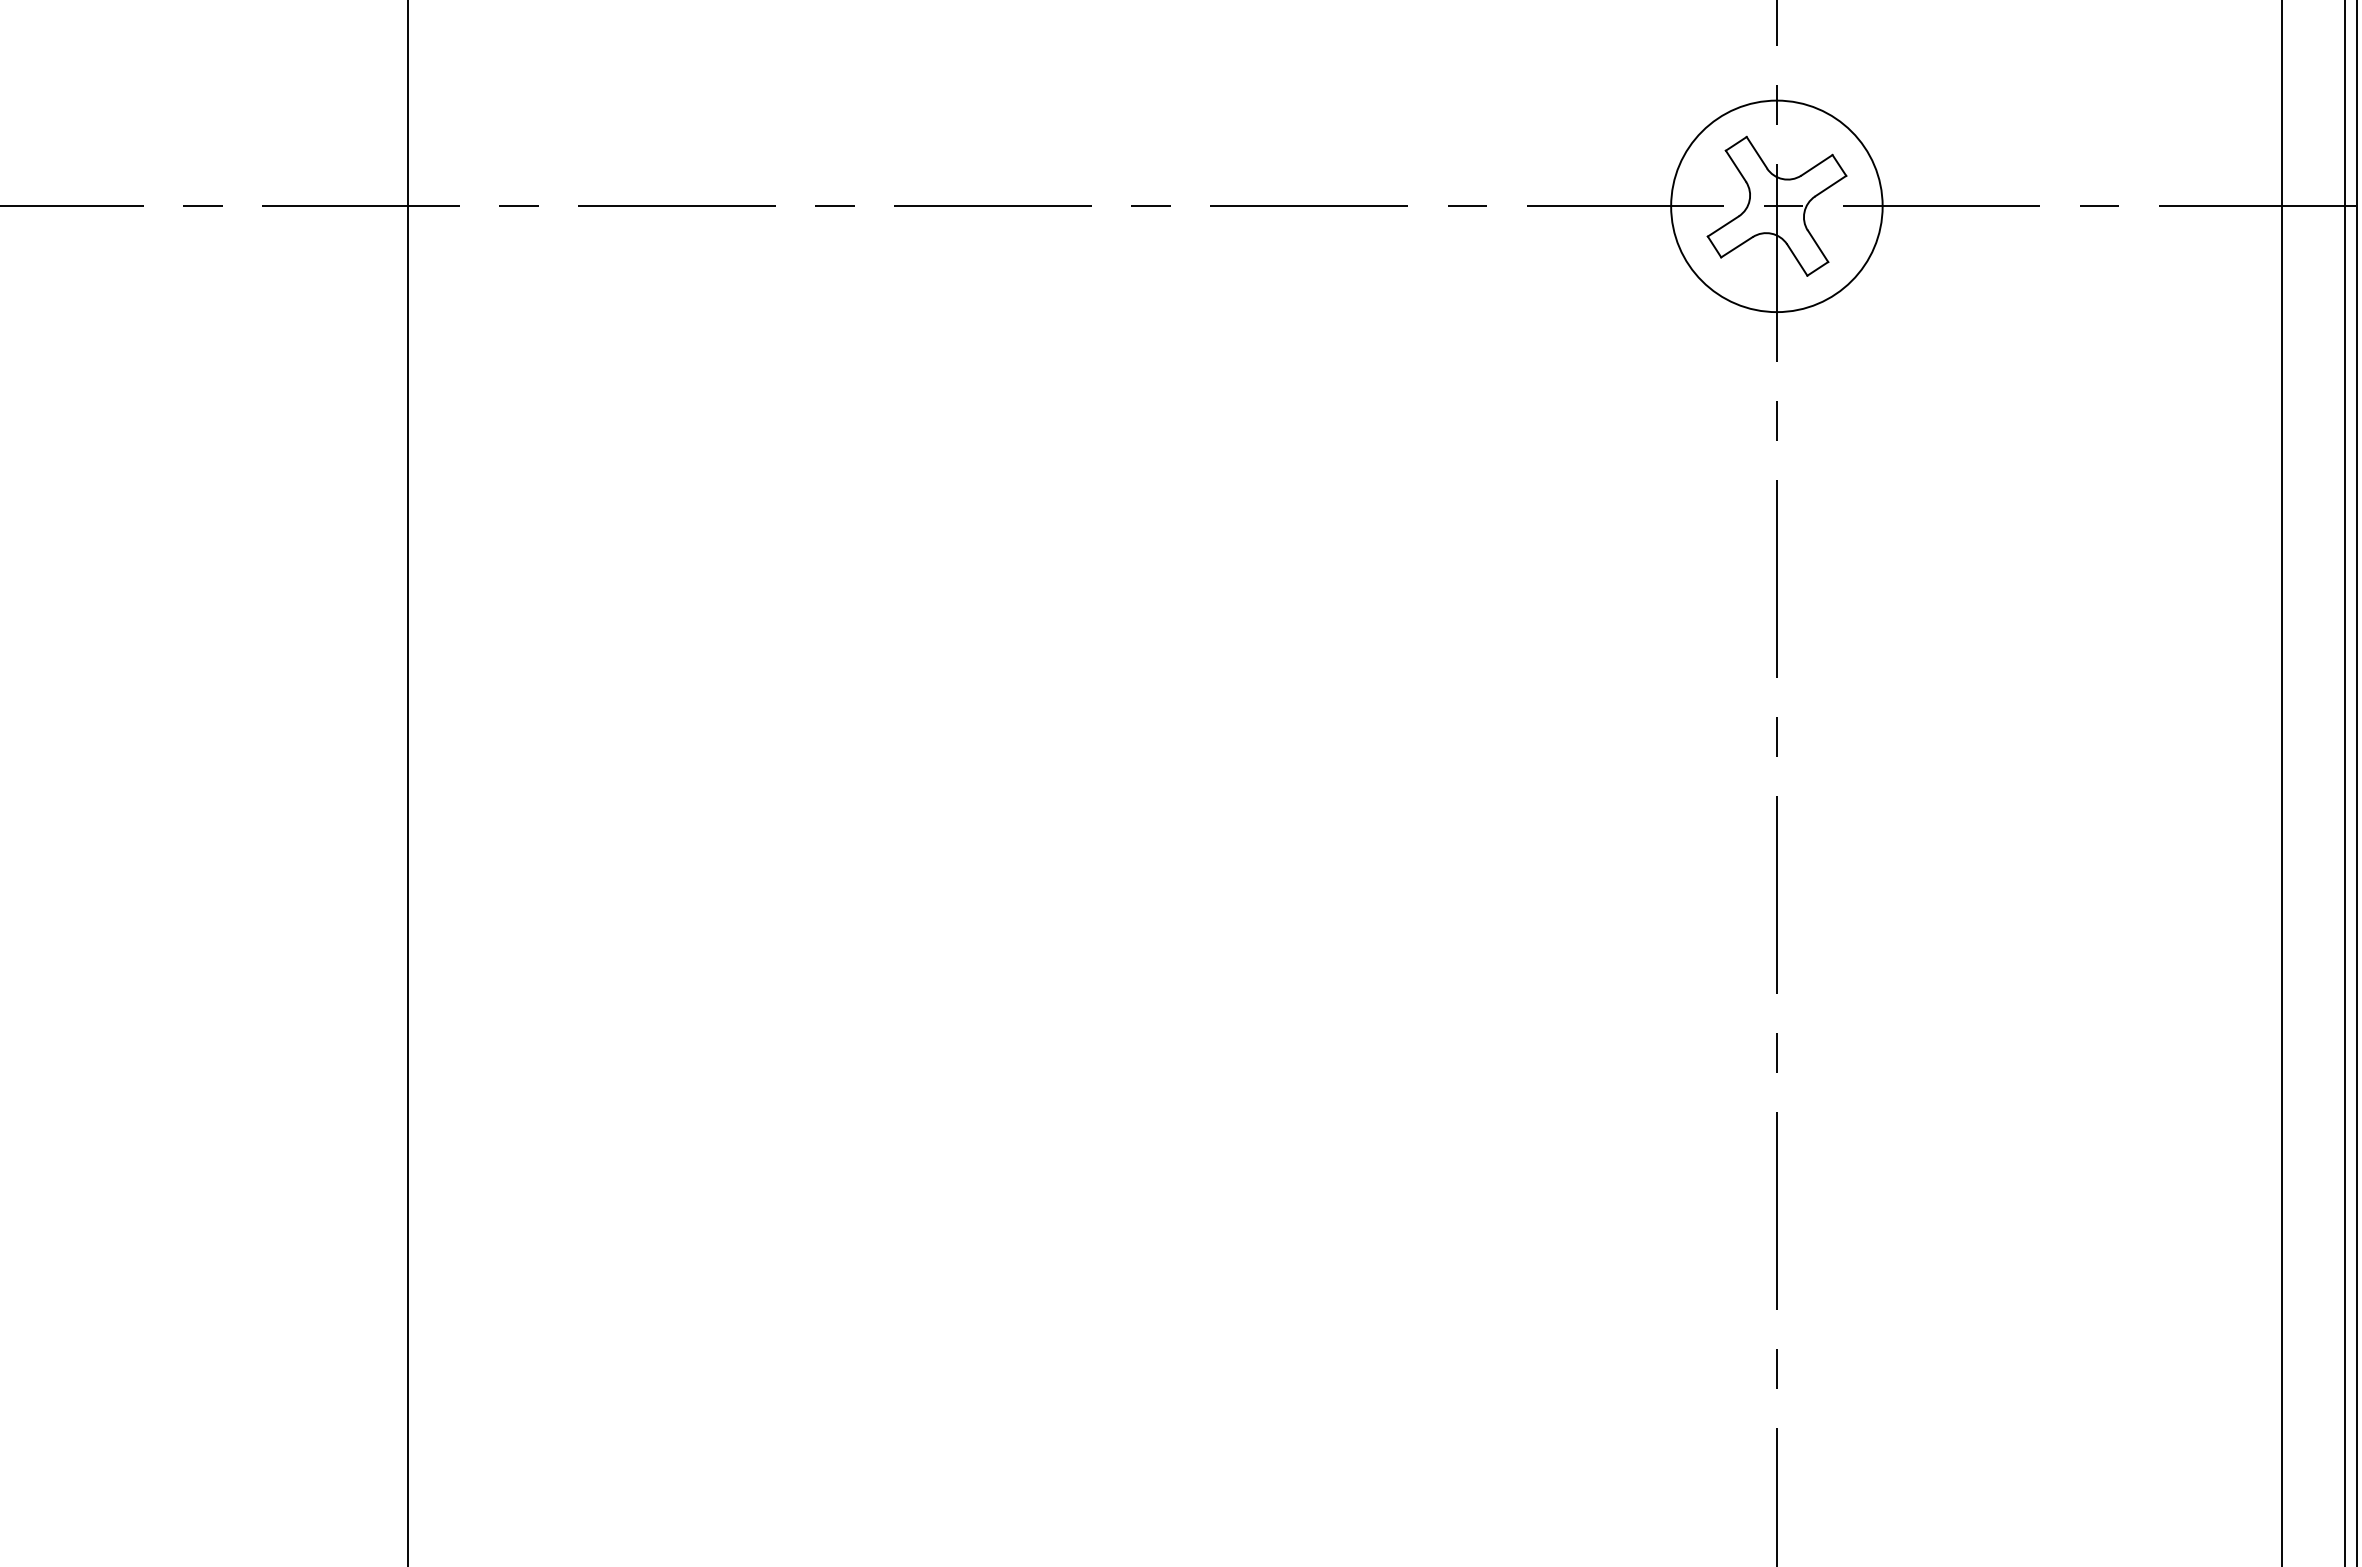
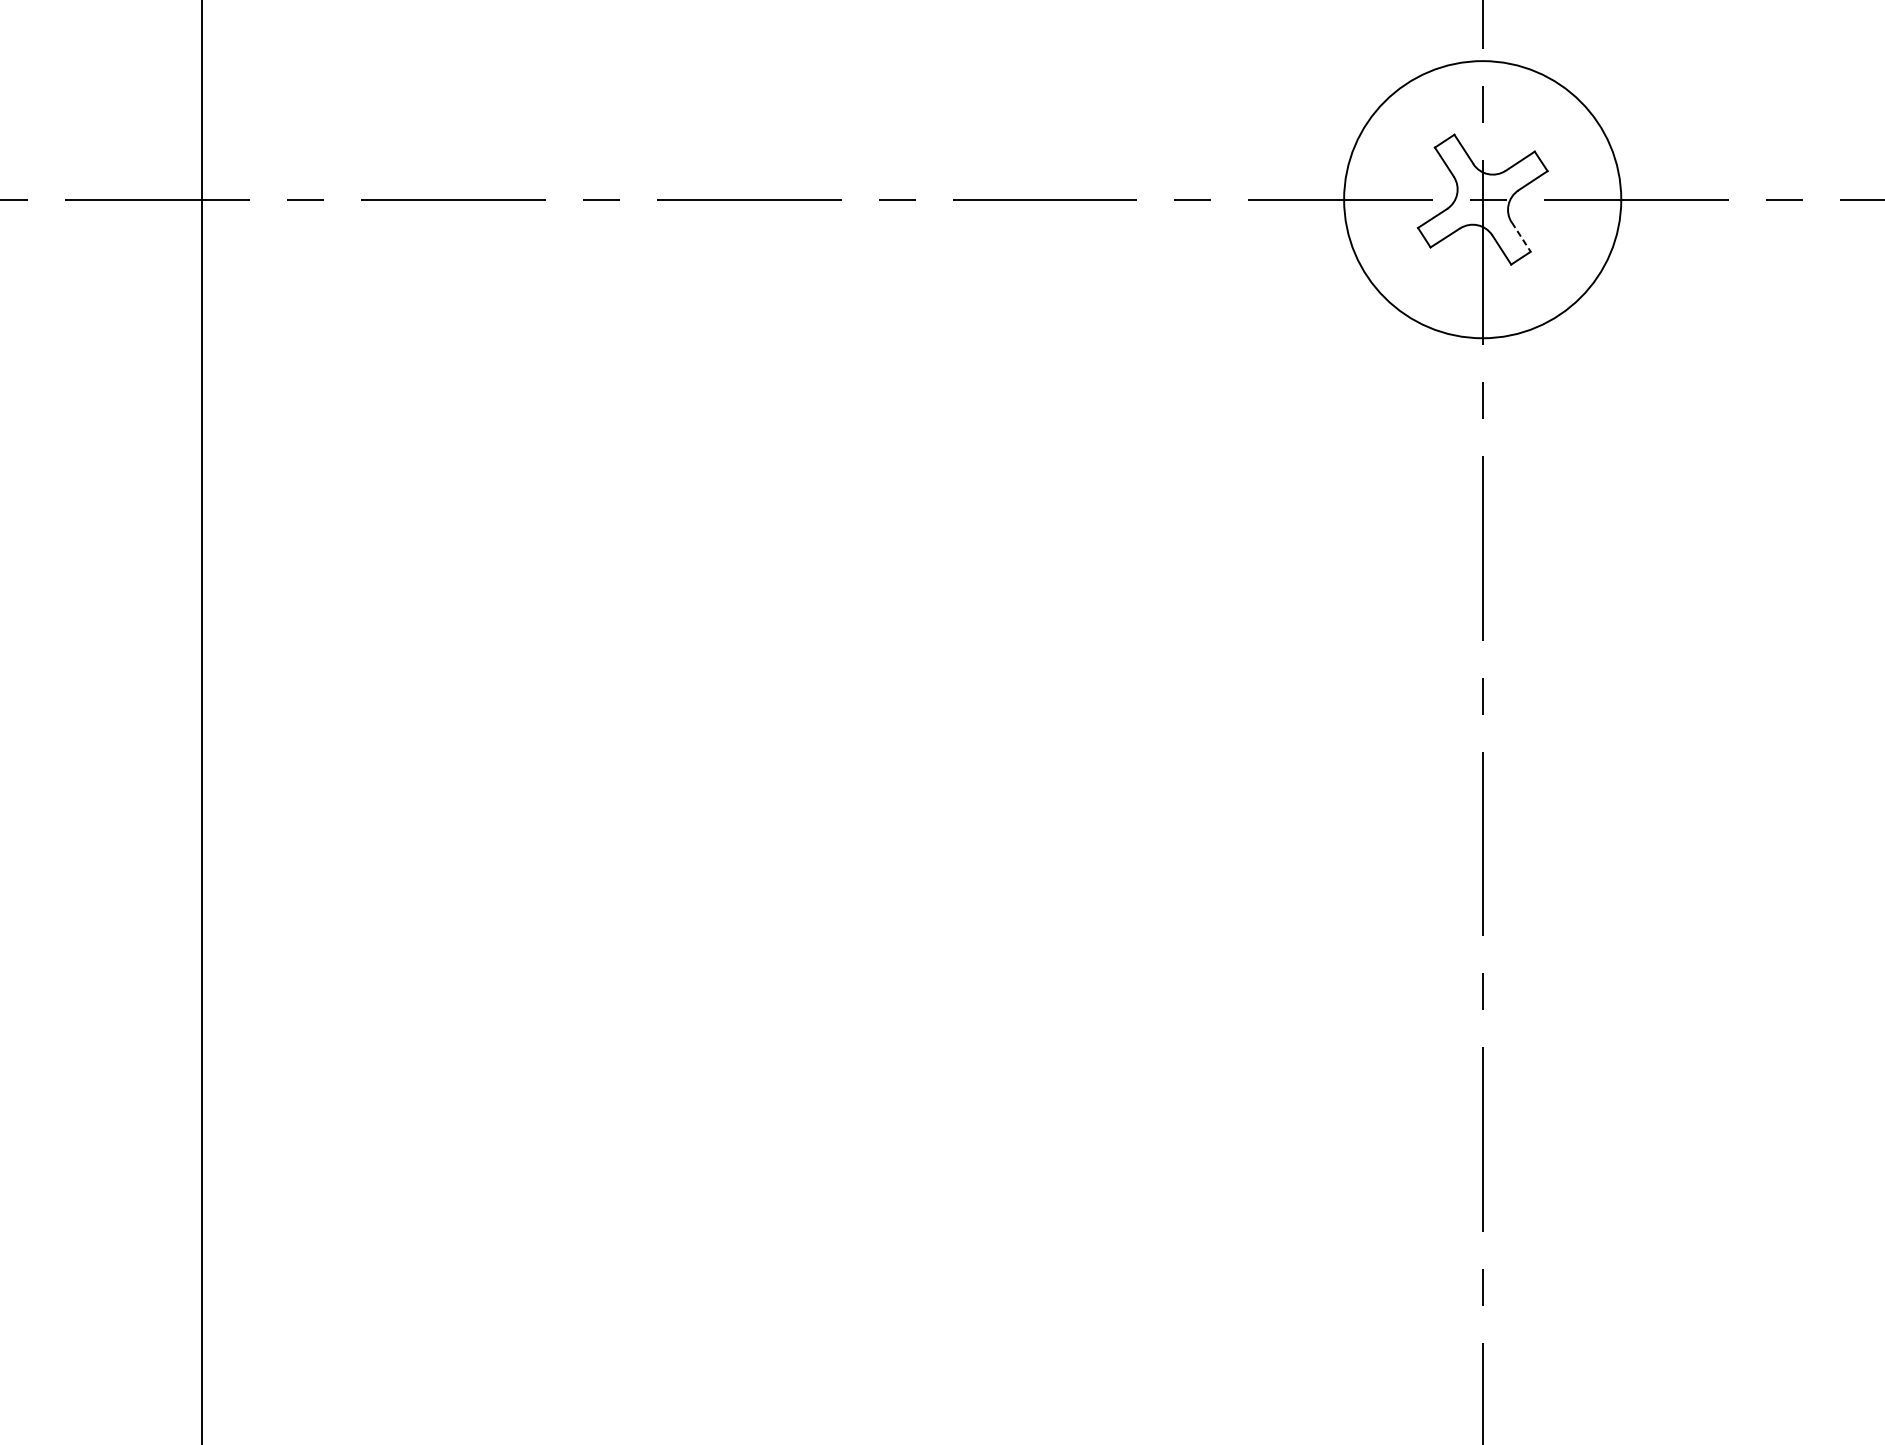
circle: (1776, 206) -> (1482, 199), size x1.4
line: (1818, 246) -> (1521, 237), solid -> dashed

